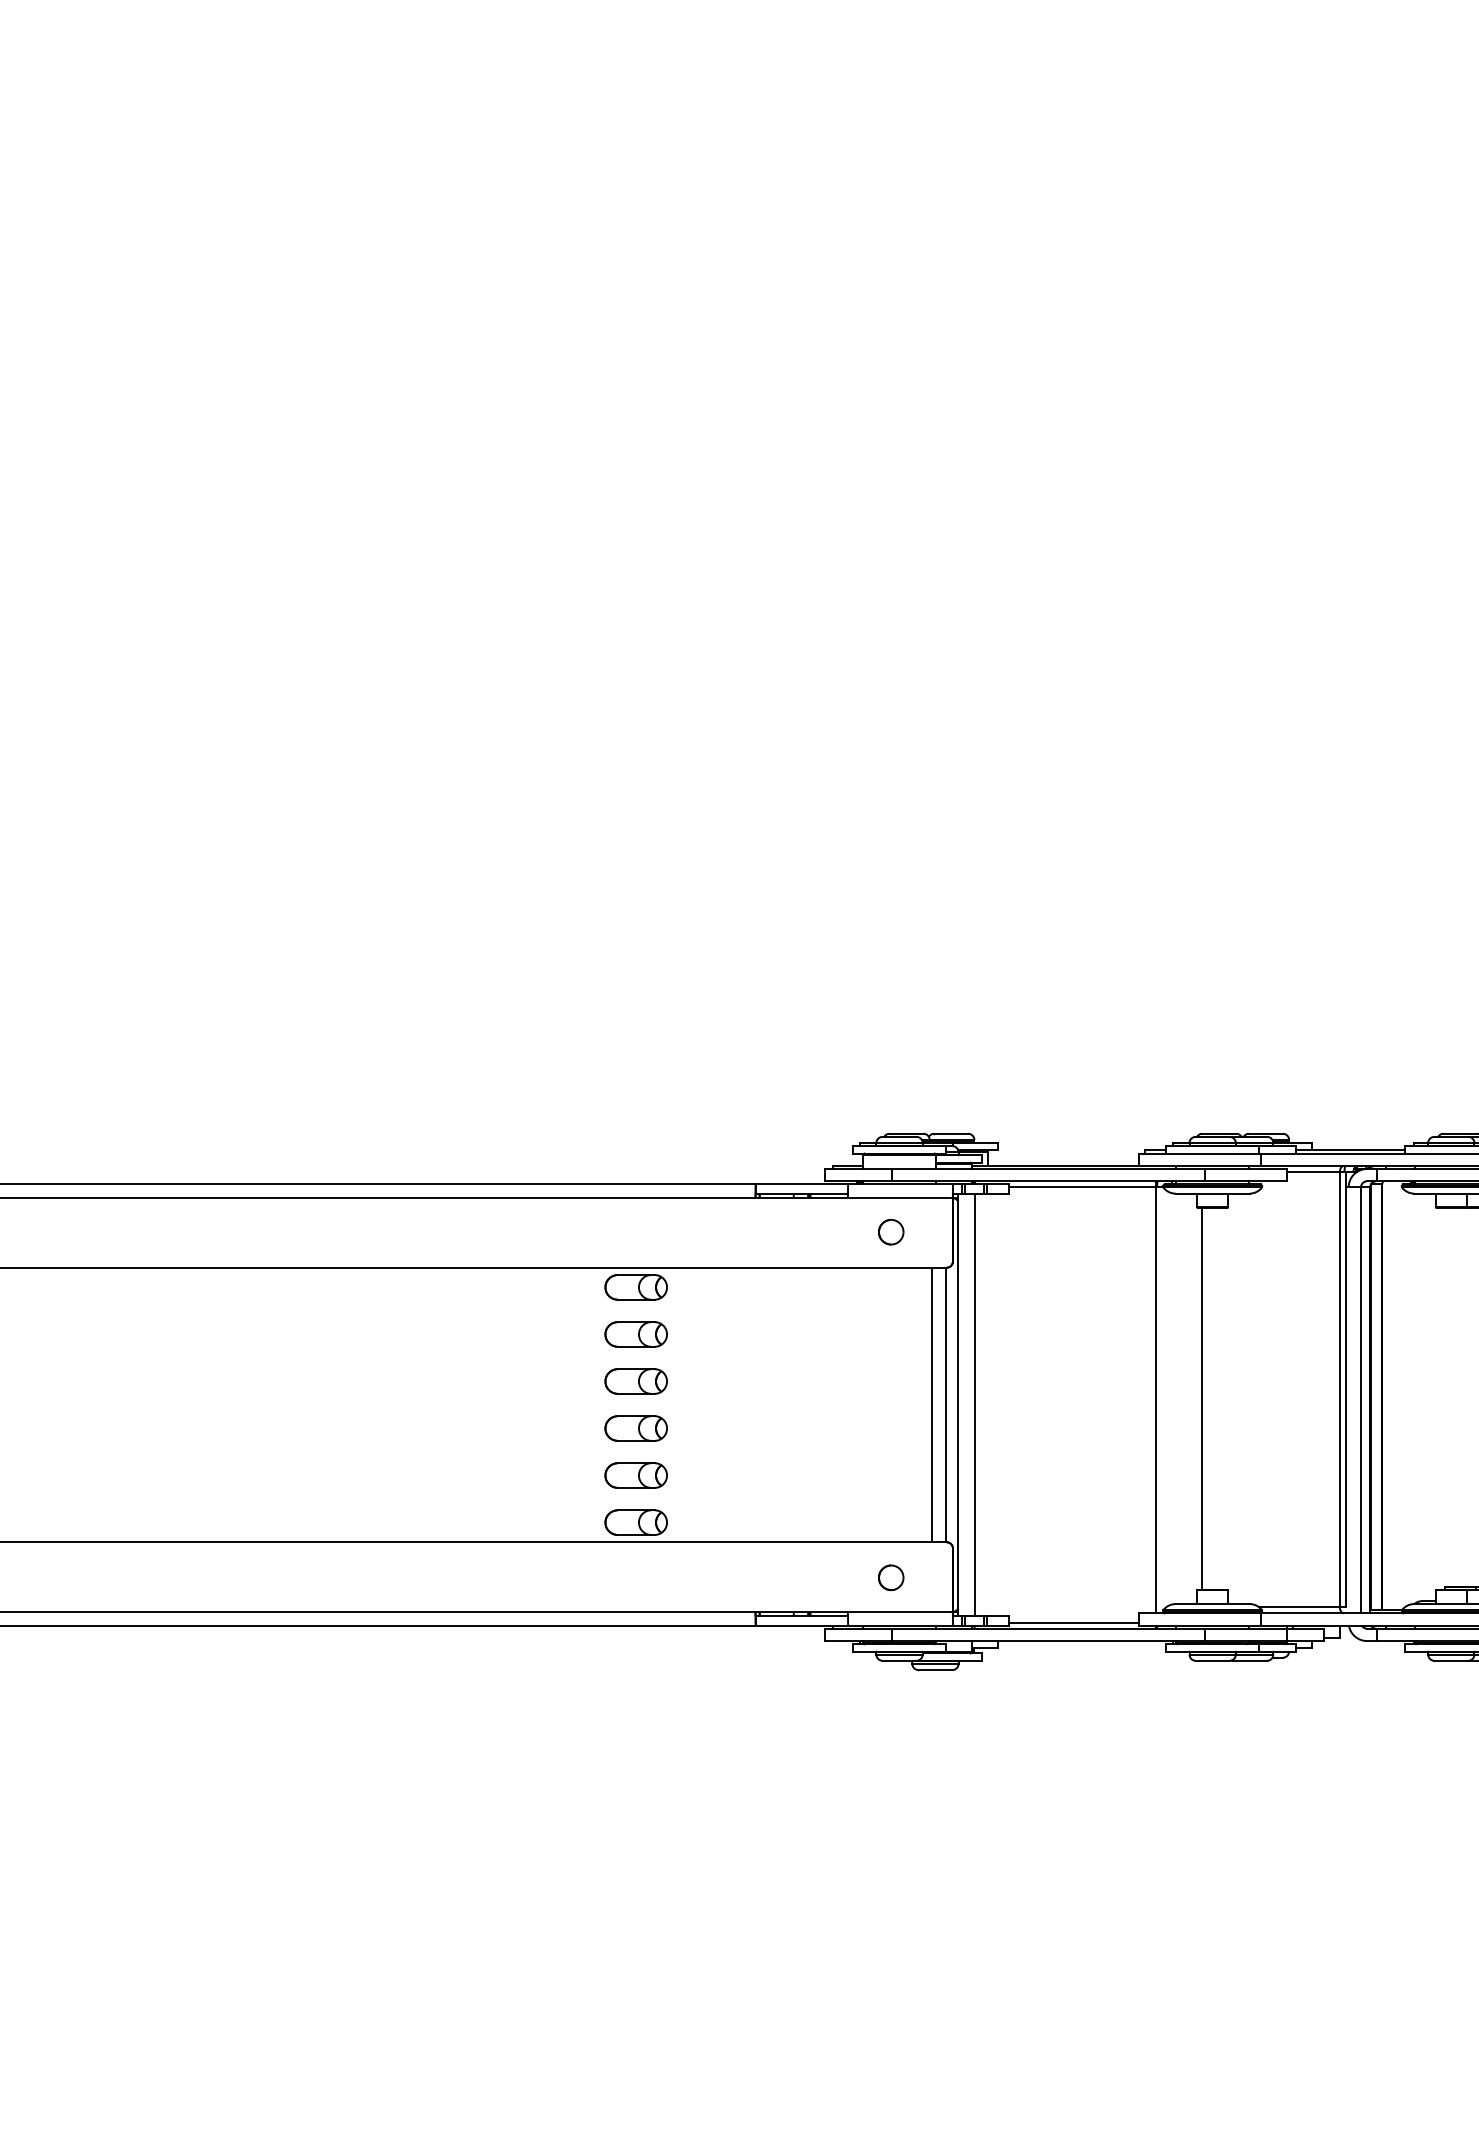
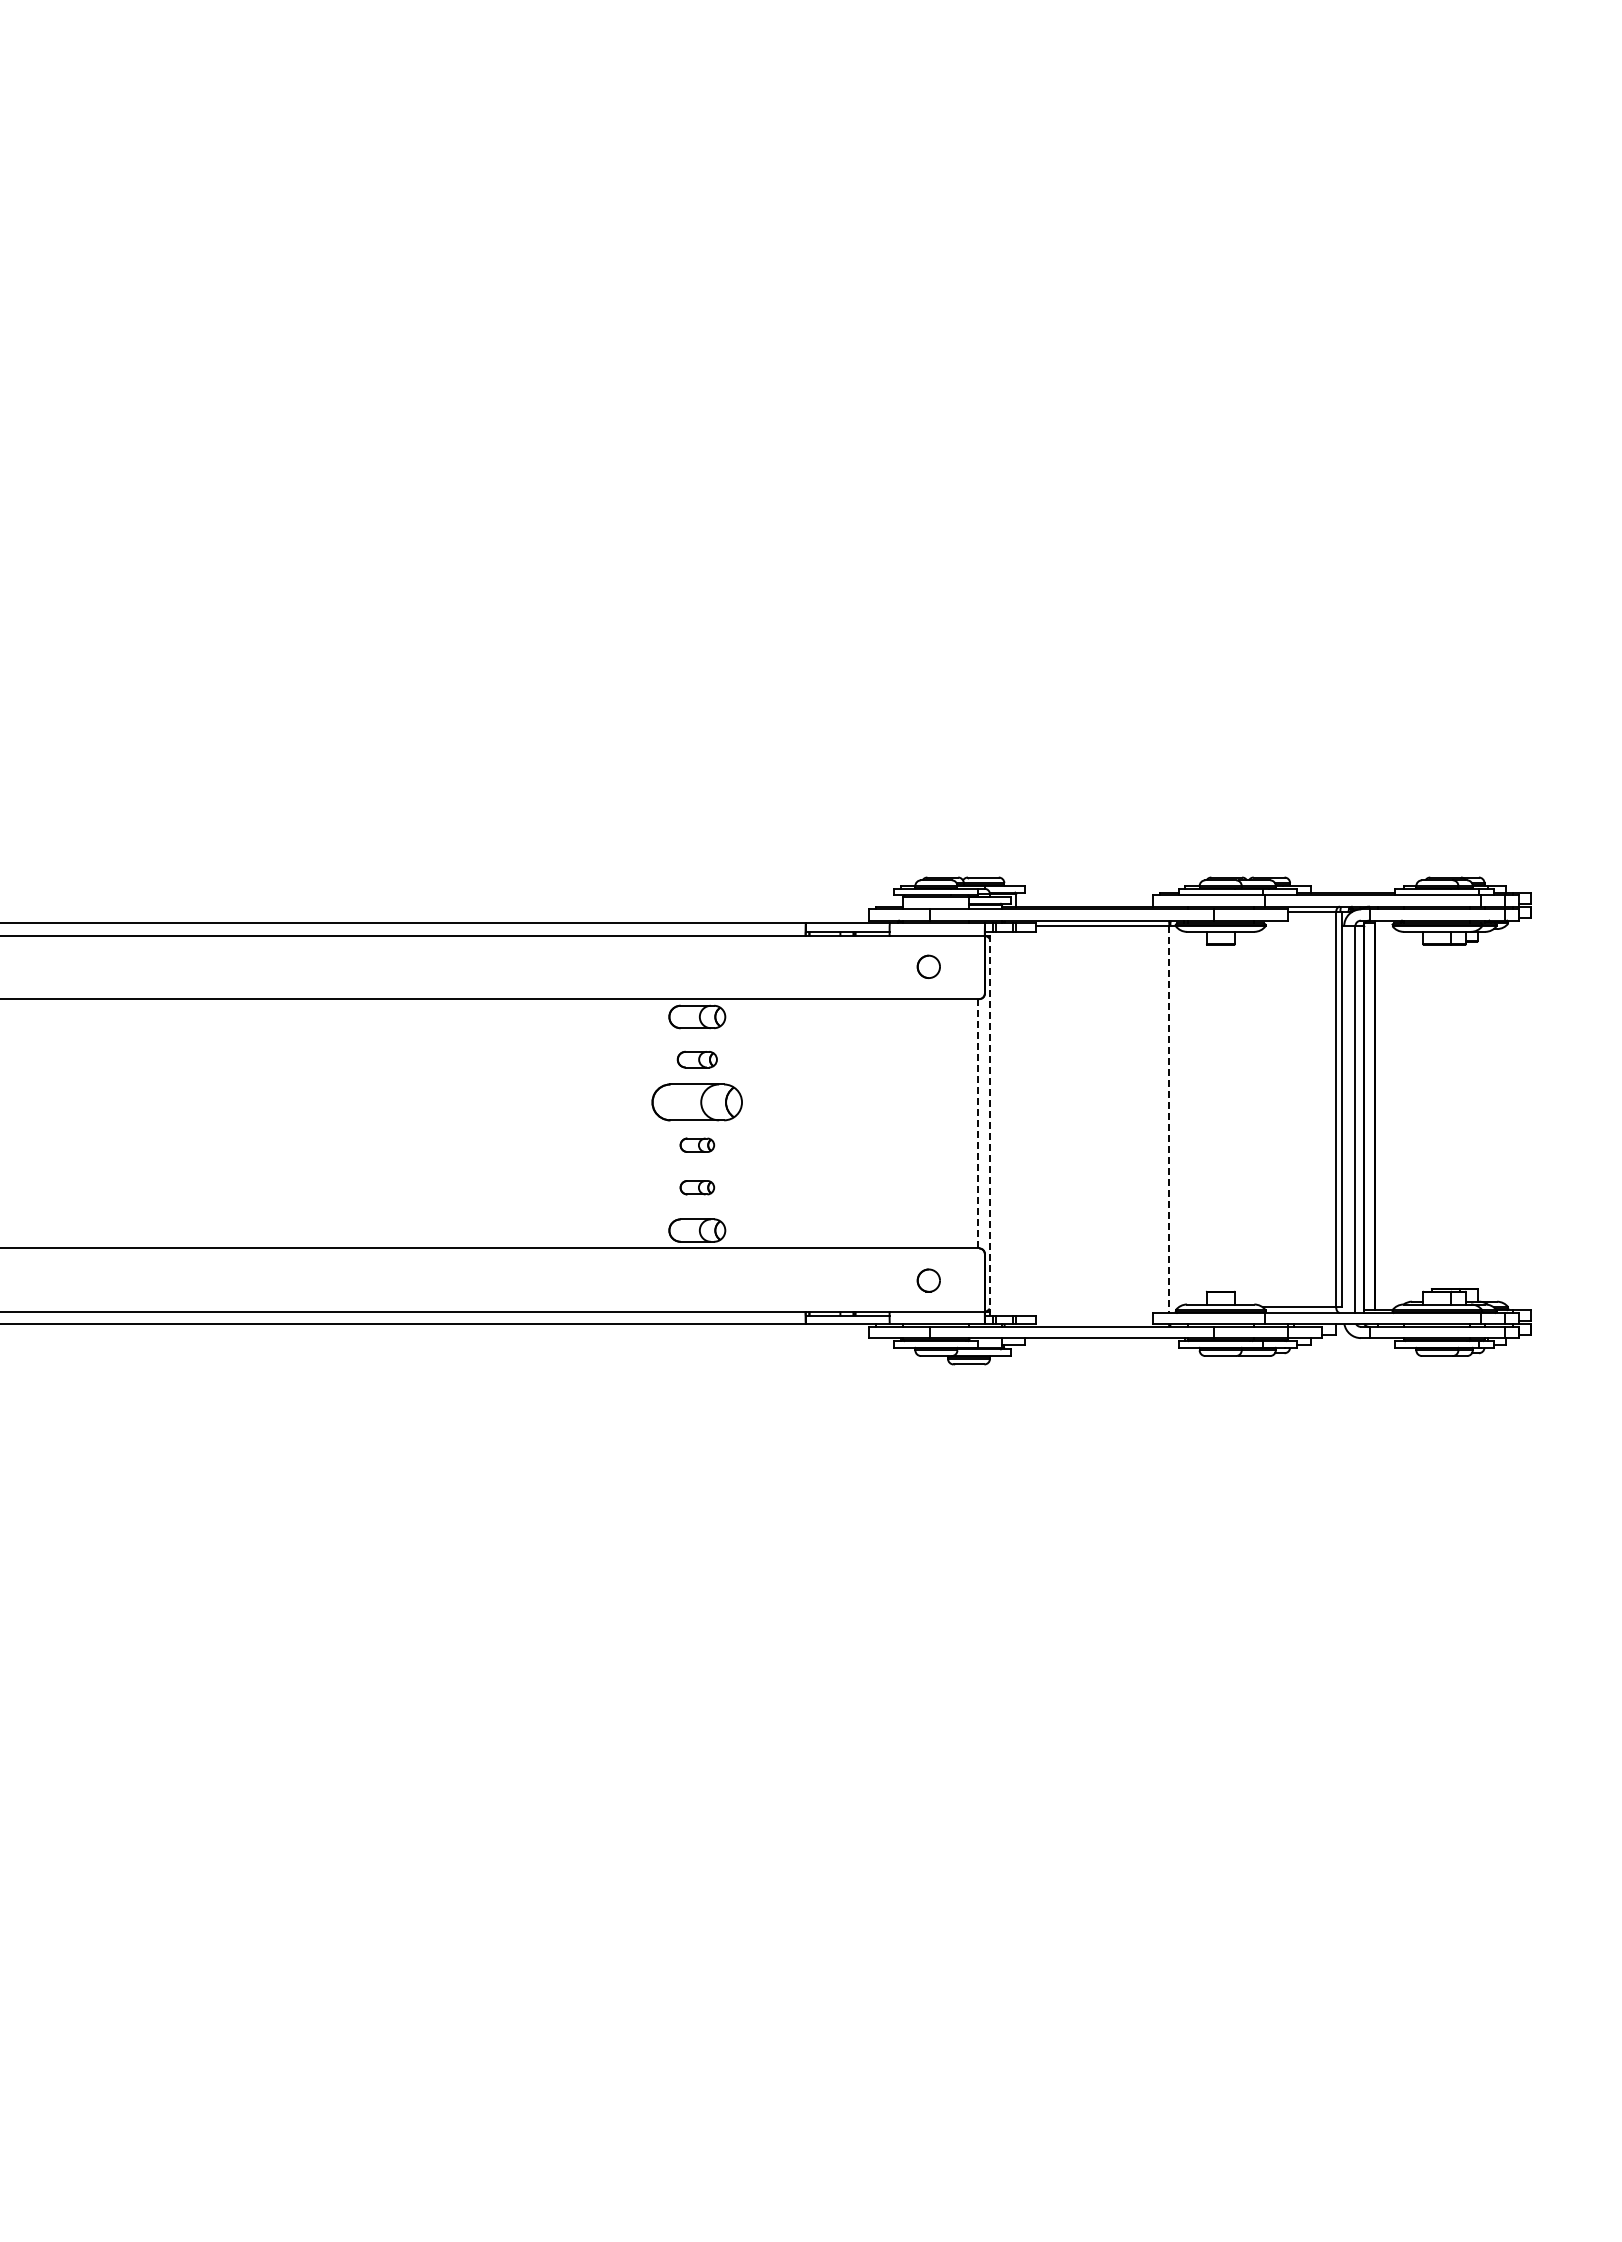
part: (636, 1334) -> (697, 1059), size x0.7
part: (636, 1381) -> (697, 1102), size x1.6
line: (1201, 1398) -> (1210, 1117), removed
line: (1156, 1401) -> (1169, 1120), solid -> dashed
line: (932, 1404) -> (966, 1123), removed
line: (945, 1404) -> (978, 1123), solid -> dashed
line: (958, 1404) -> (989, 1123), solid -> dashed
line: (974, 1404) -> (1004, 1123), removed
part: (636, 1428) -> (697, 1145), size x0.6
part: (636, 1475) -> (697, 1187), size x0.6
line: (1073, 1622) -> (1094, 1321), removed

